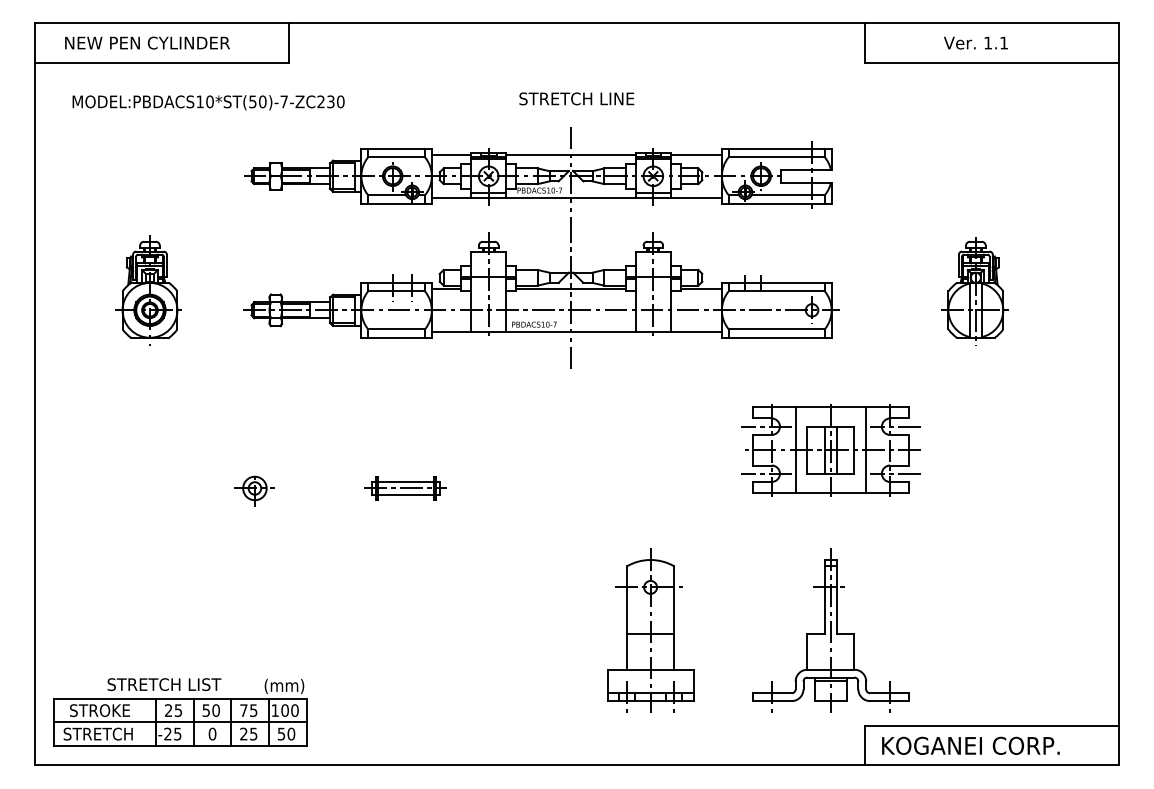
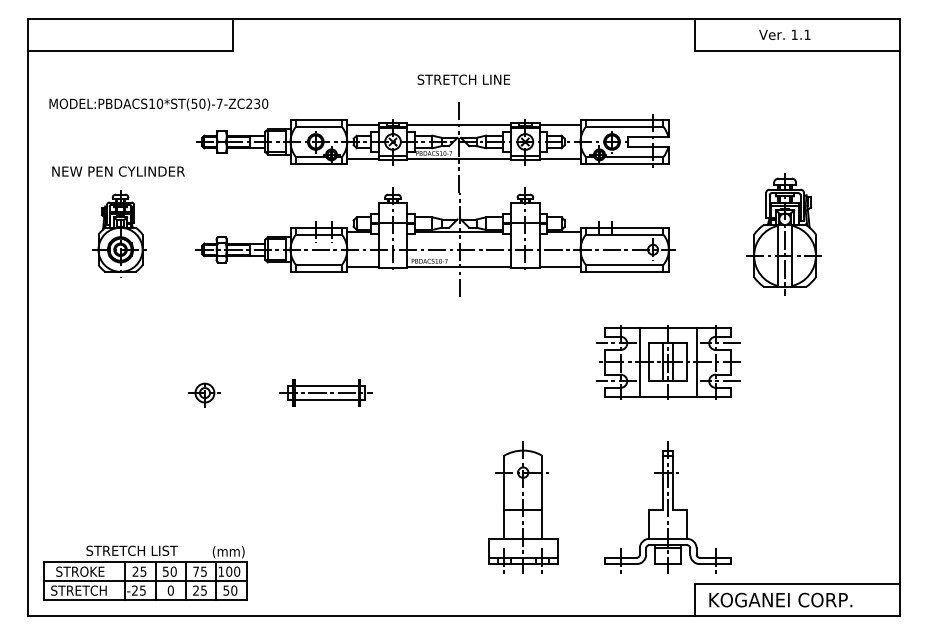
text: (147, 42) -> (118, 171), moved
text: (208, 102) -> (158, 104), moved
part: (974, 291) -> (783, 234), size x1.4
part: (405, 488) -> (326, 393), size x1.4

